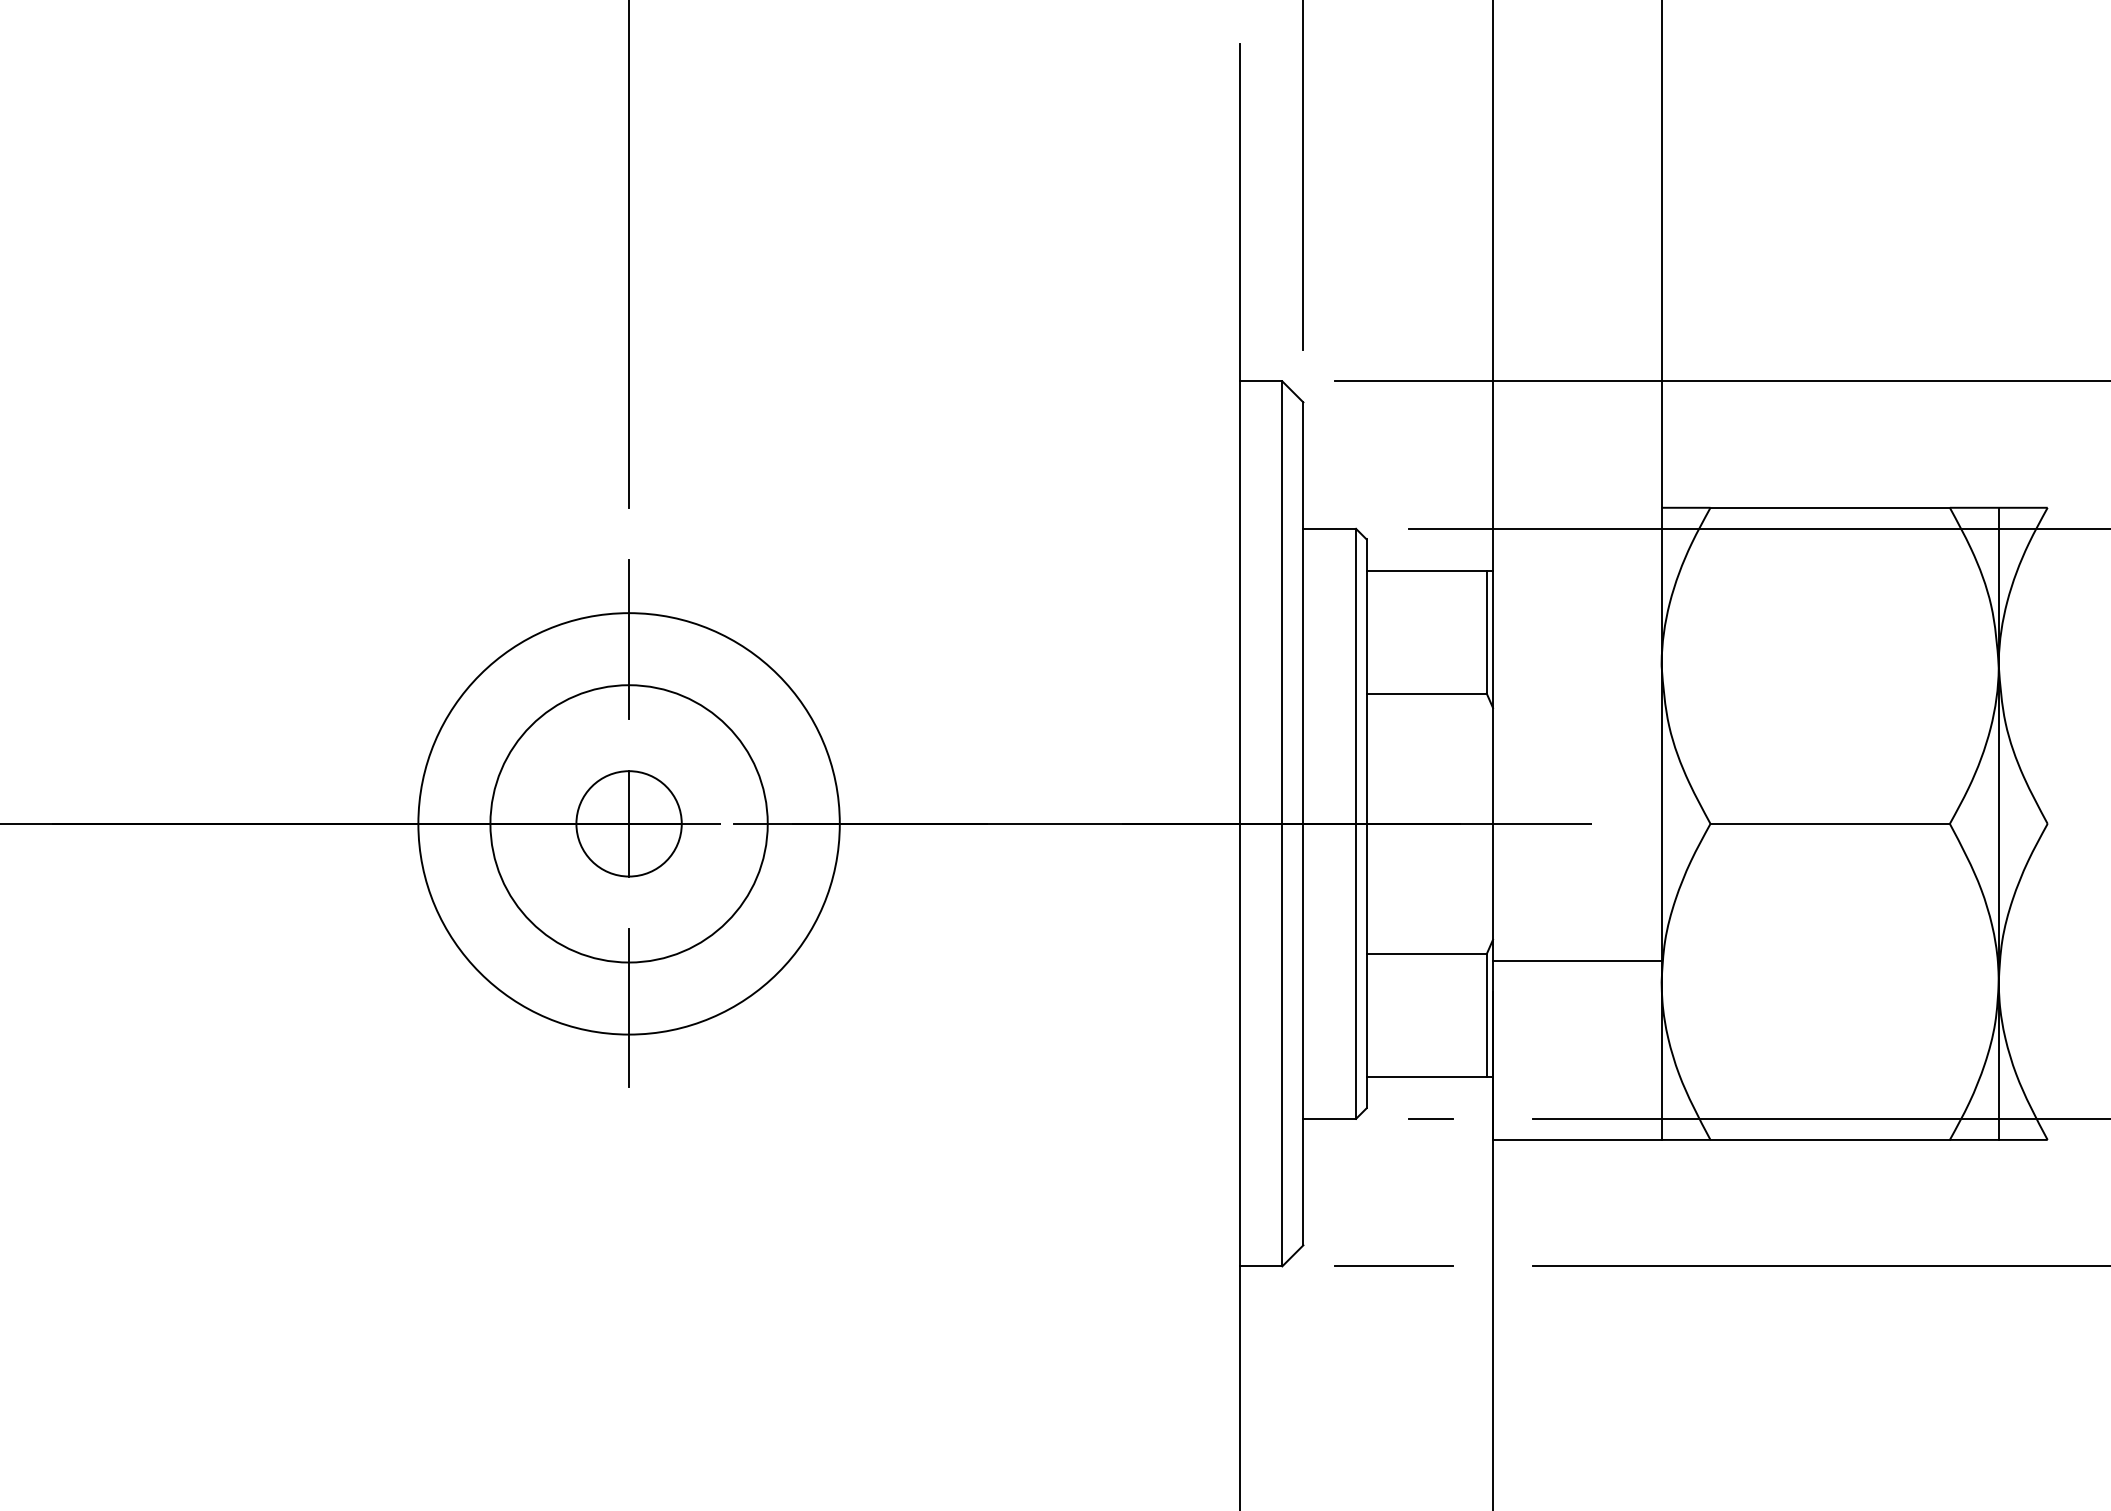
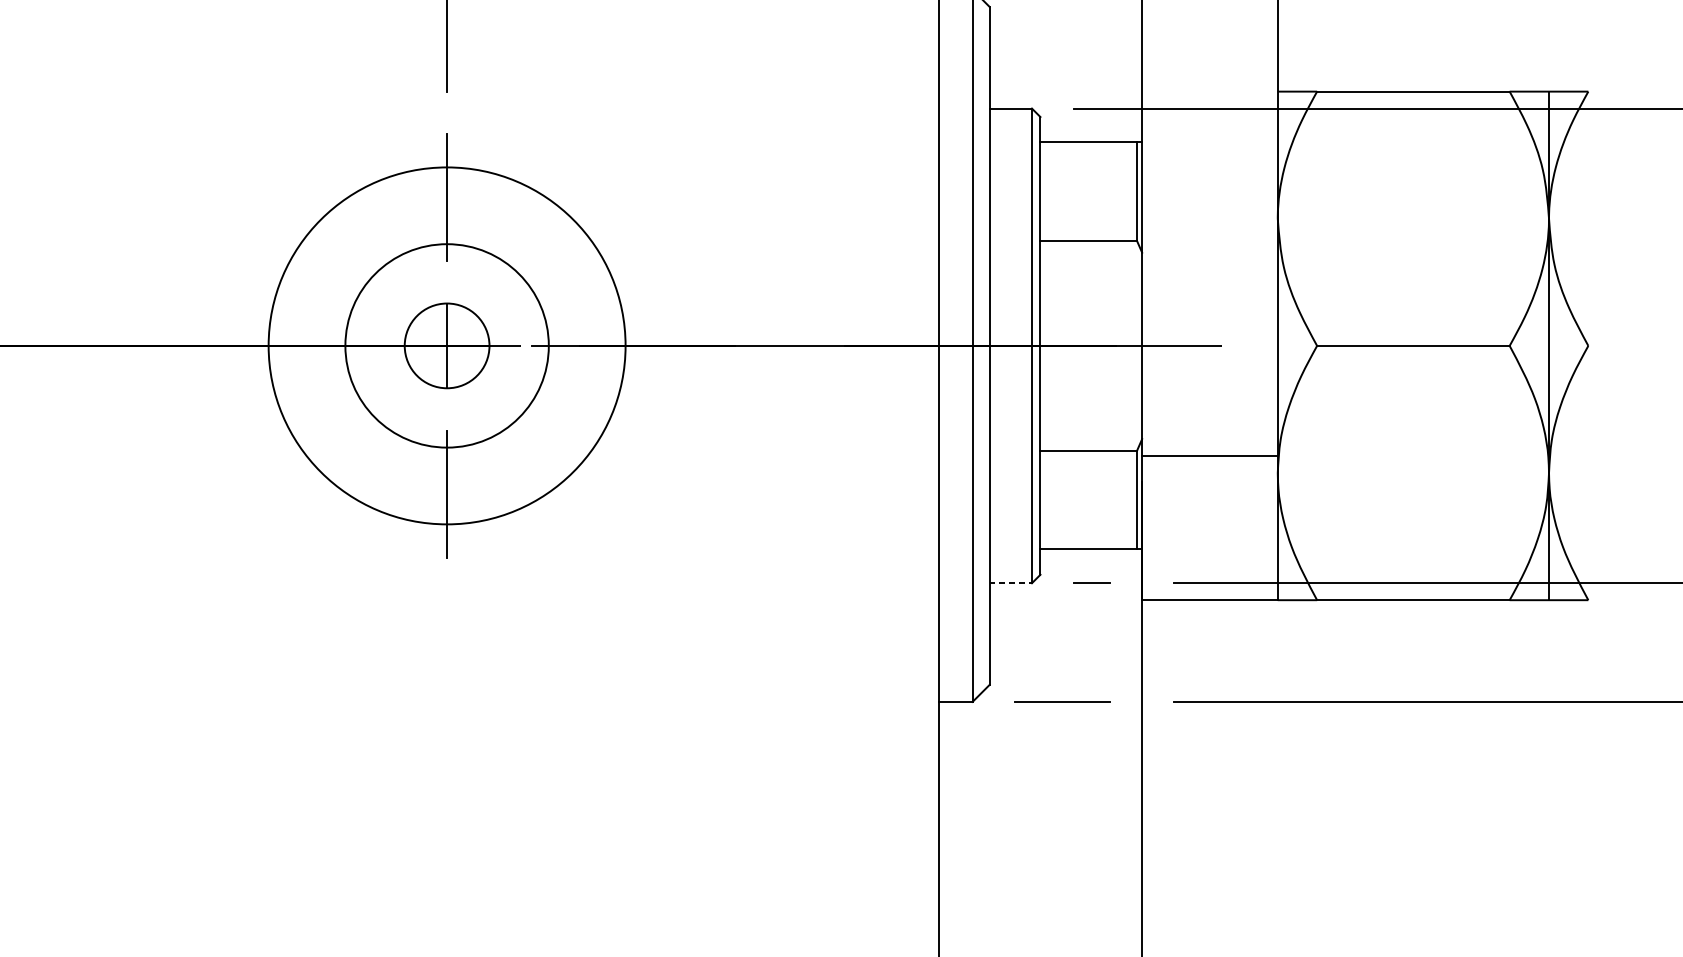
circle: (628, 823) -> (446, 345), size x0.6
circle: (628, 823) -> (446, 345), size x1.6
line: (1330, 1118) -> (1011, 582), solid -> dashed

